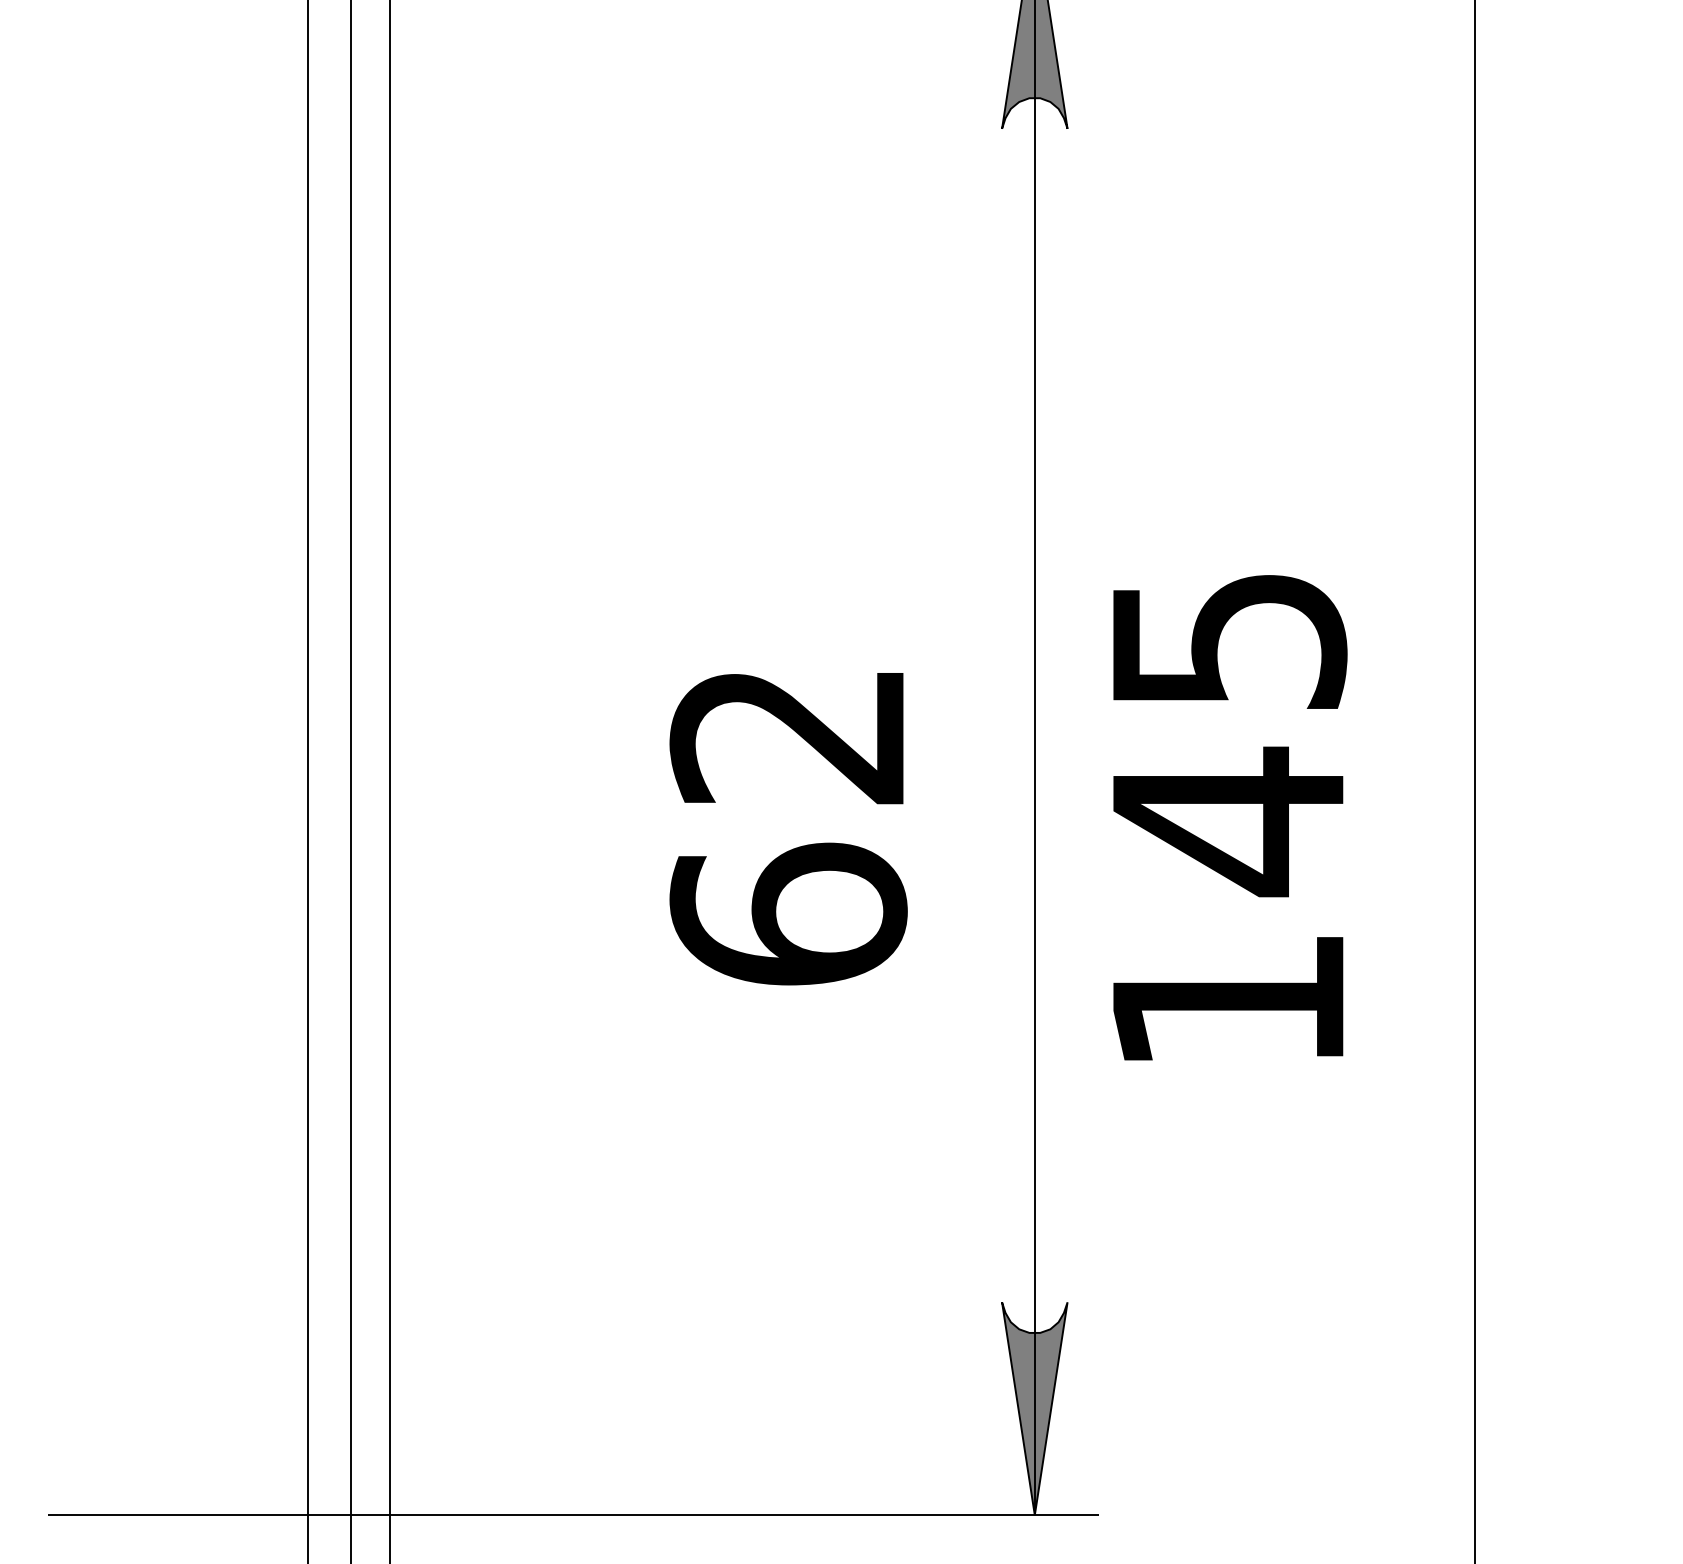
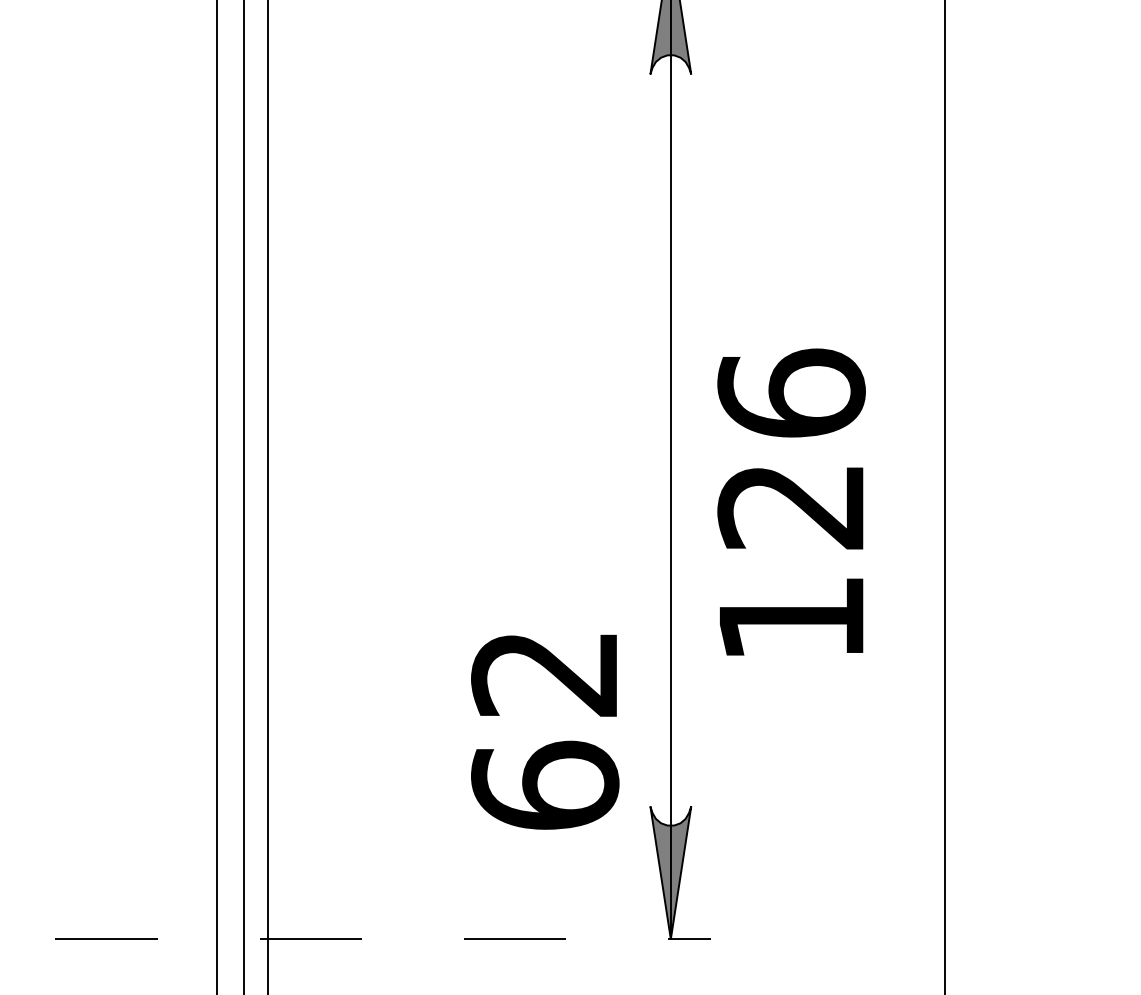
text: (1228, 731) -> (791, 450), 145 -> 126
text: (789, 827) -> (545, 731), moved
line: (574, 1515) -> (383, 939), solid -> dashed

